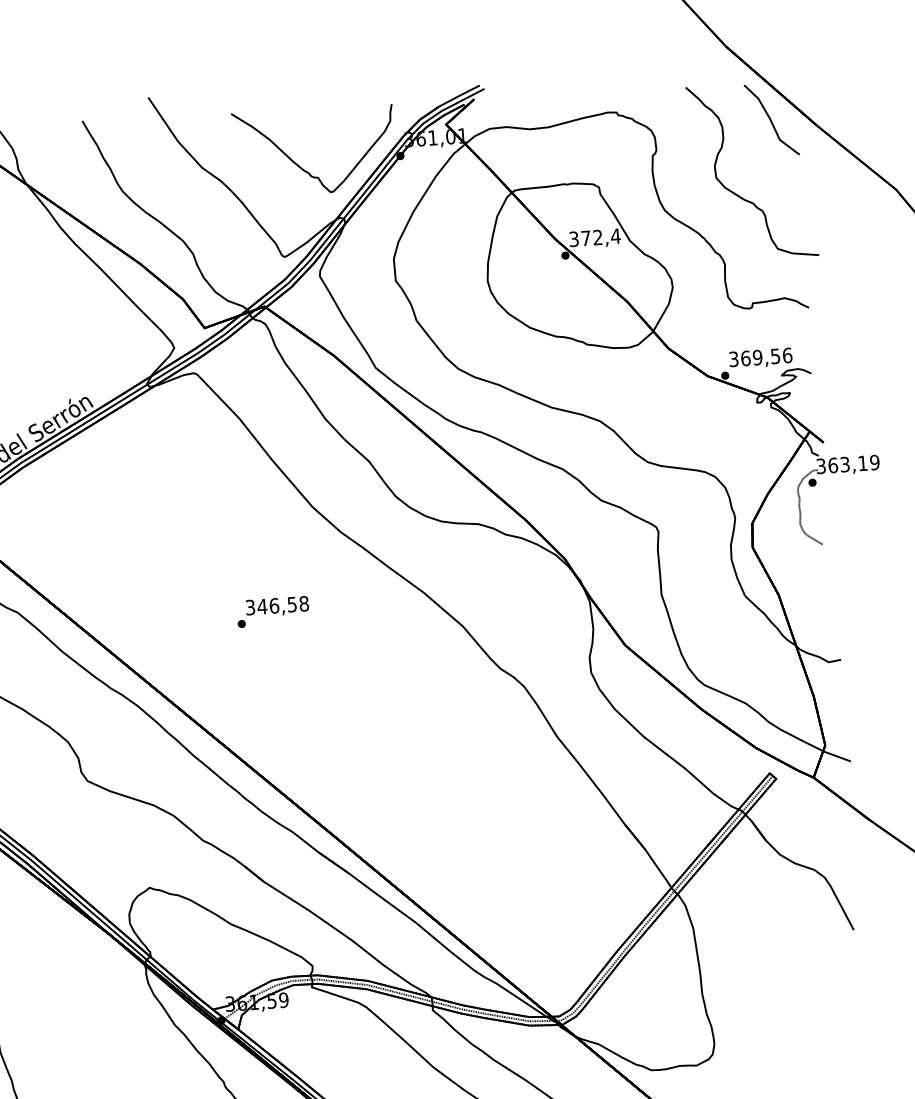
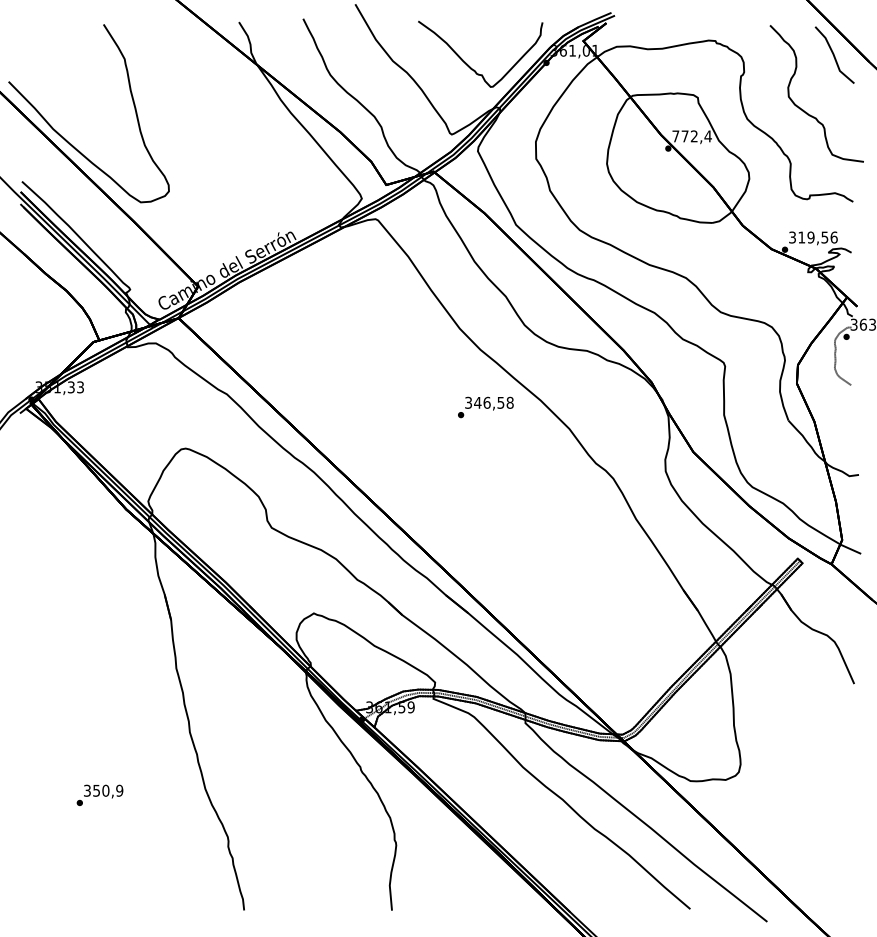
text: (573, 239) -> (675, 136), 372,4 -> 772,4
text: (745, 358) -> (801, 237), 369,56 -> 319,56
text: (272, 612) -> (485, 407), moved

